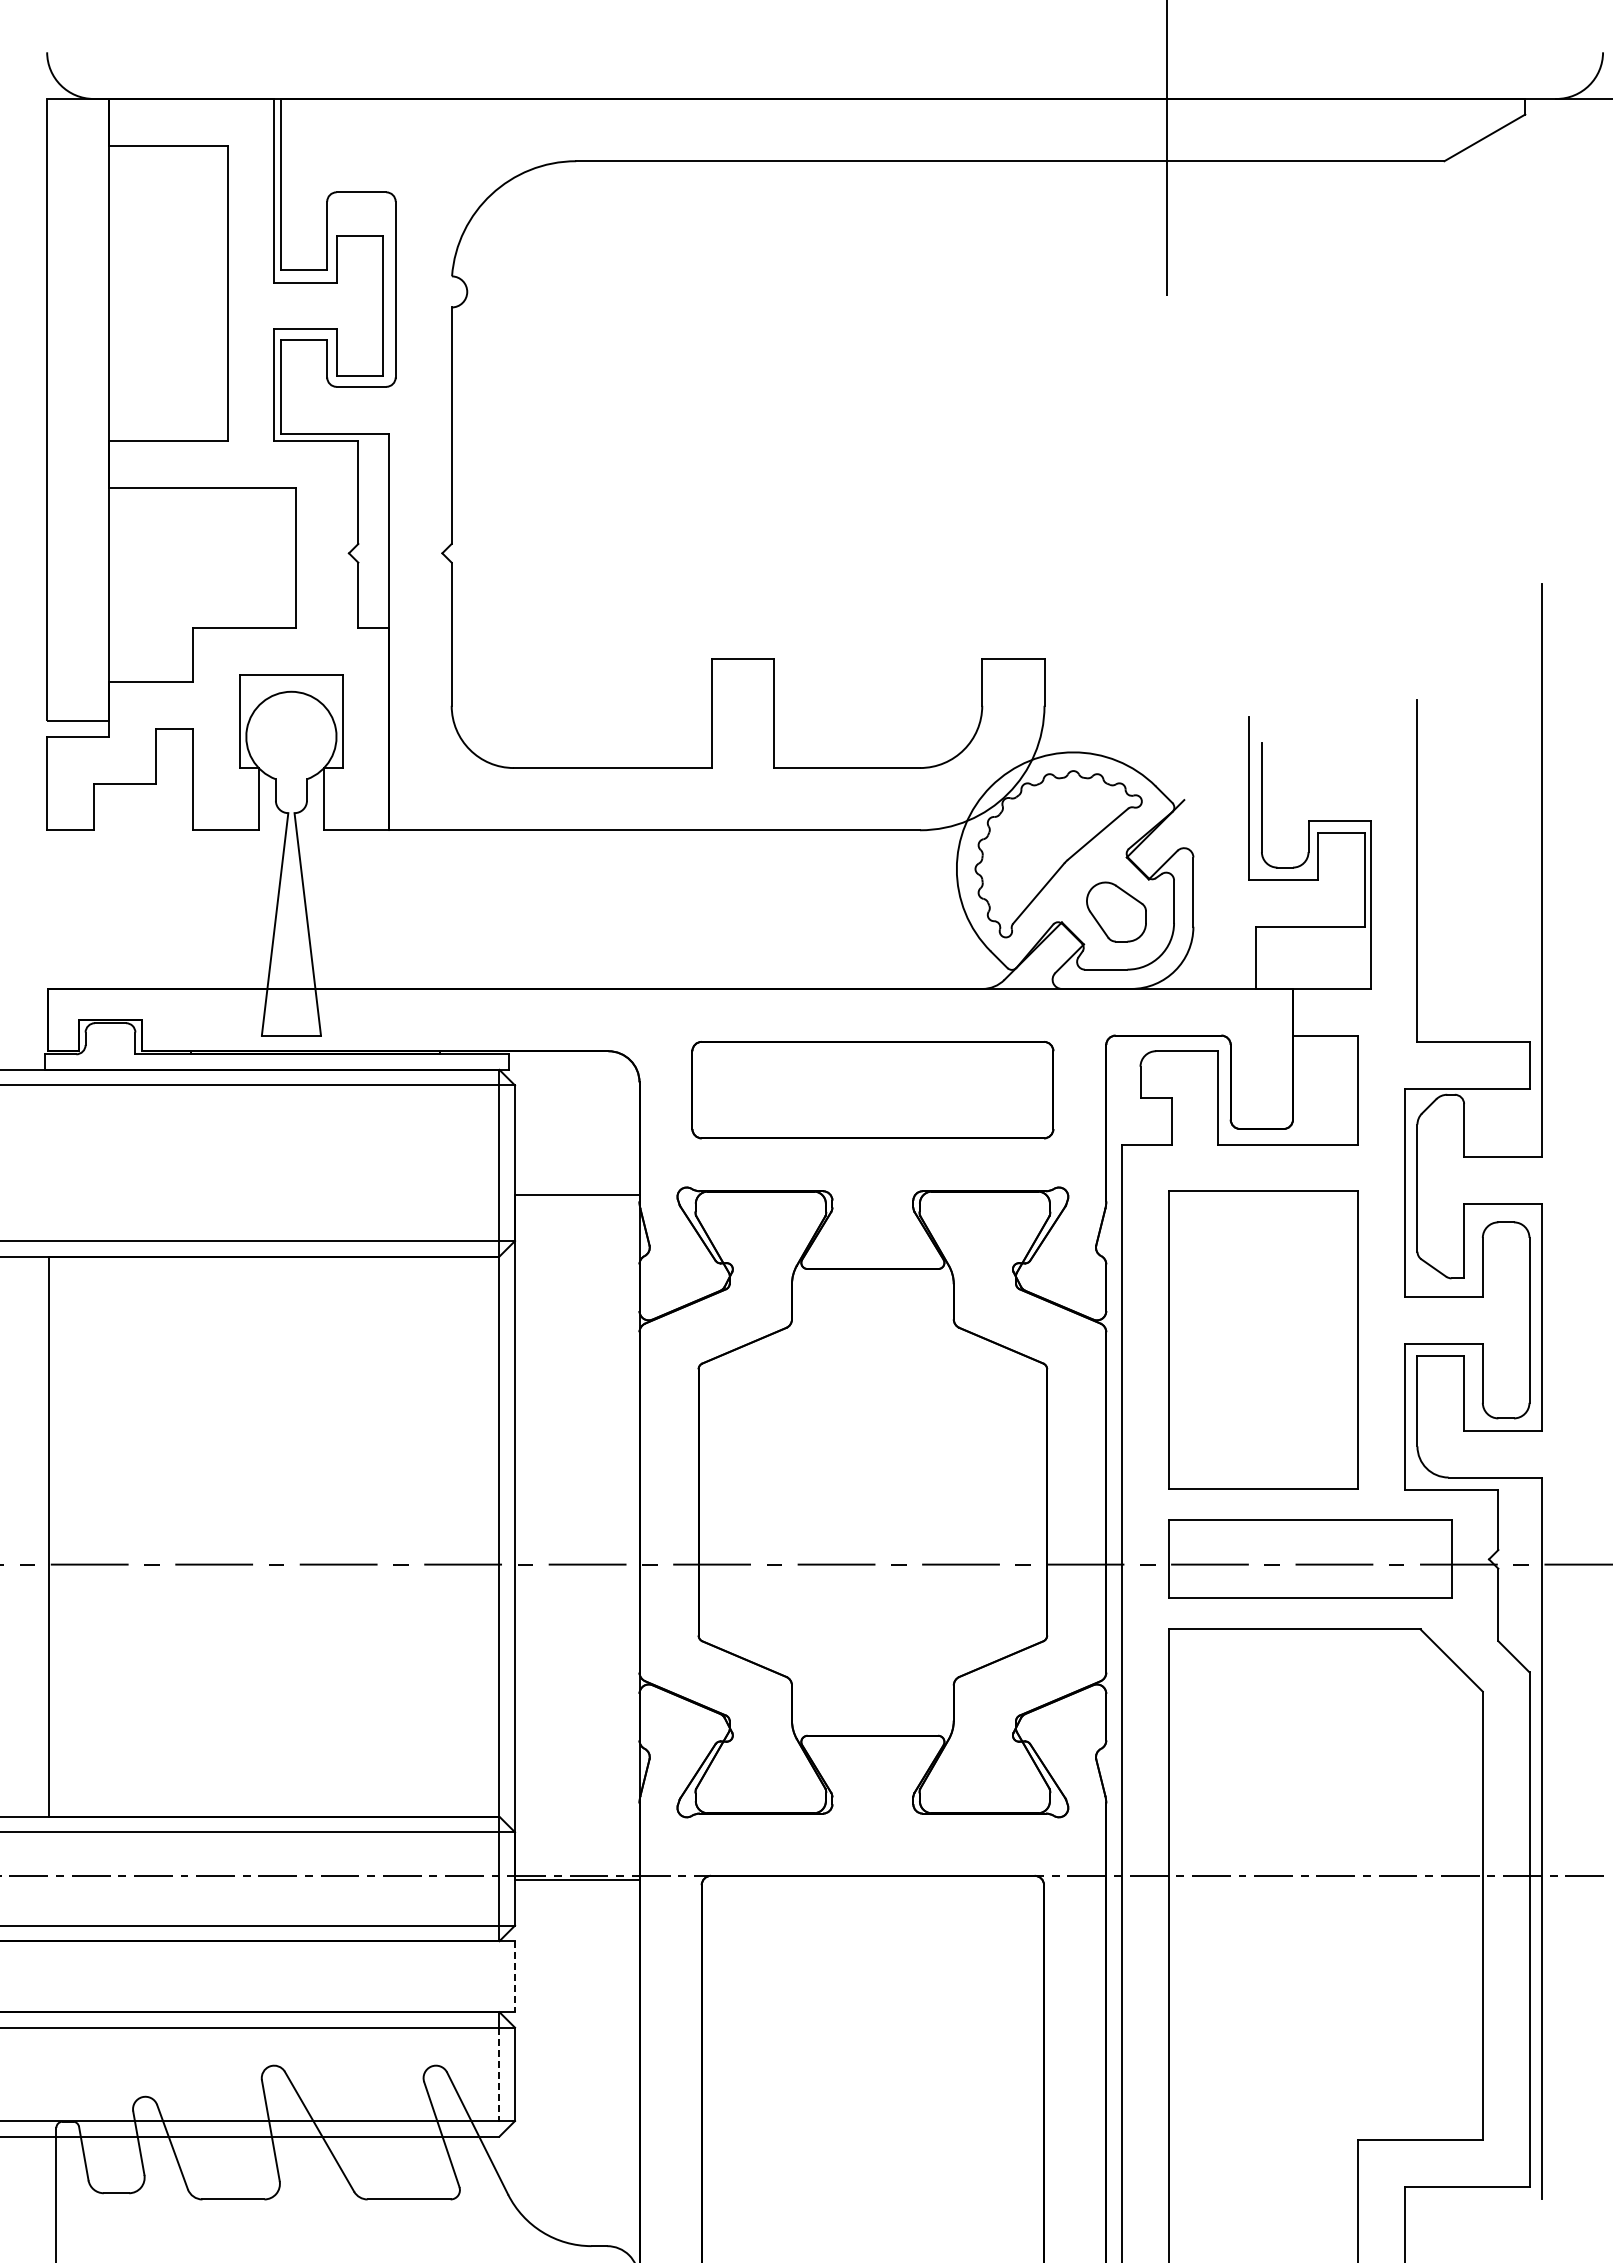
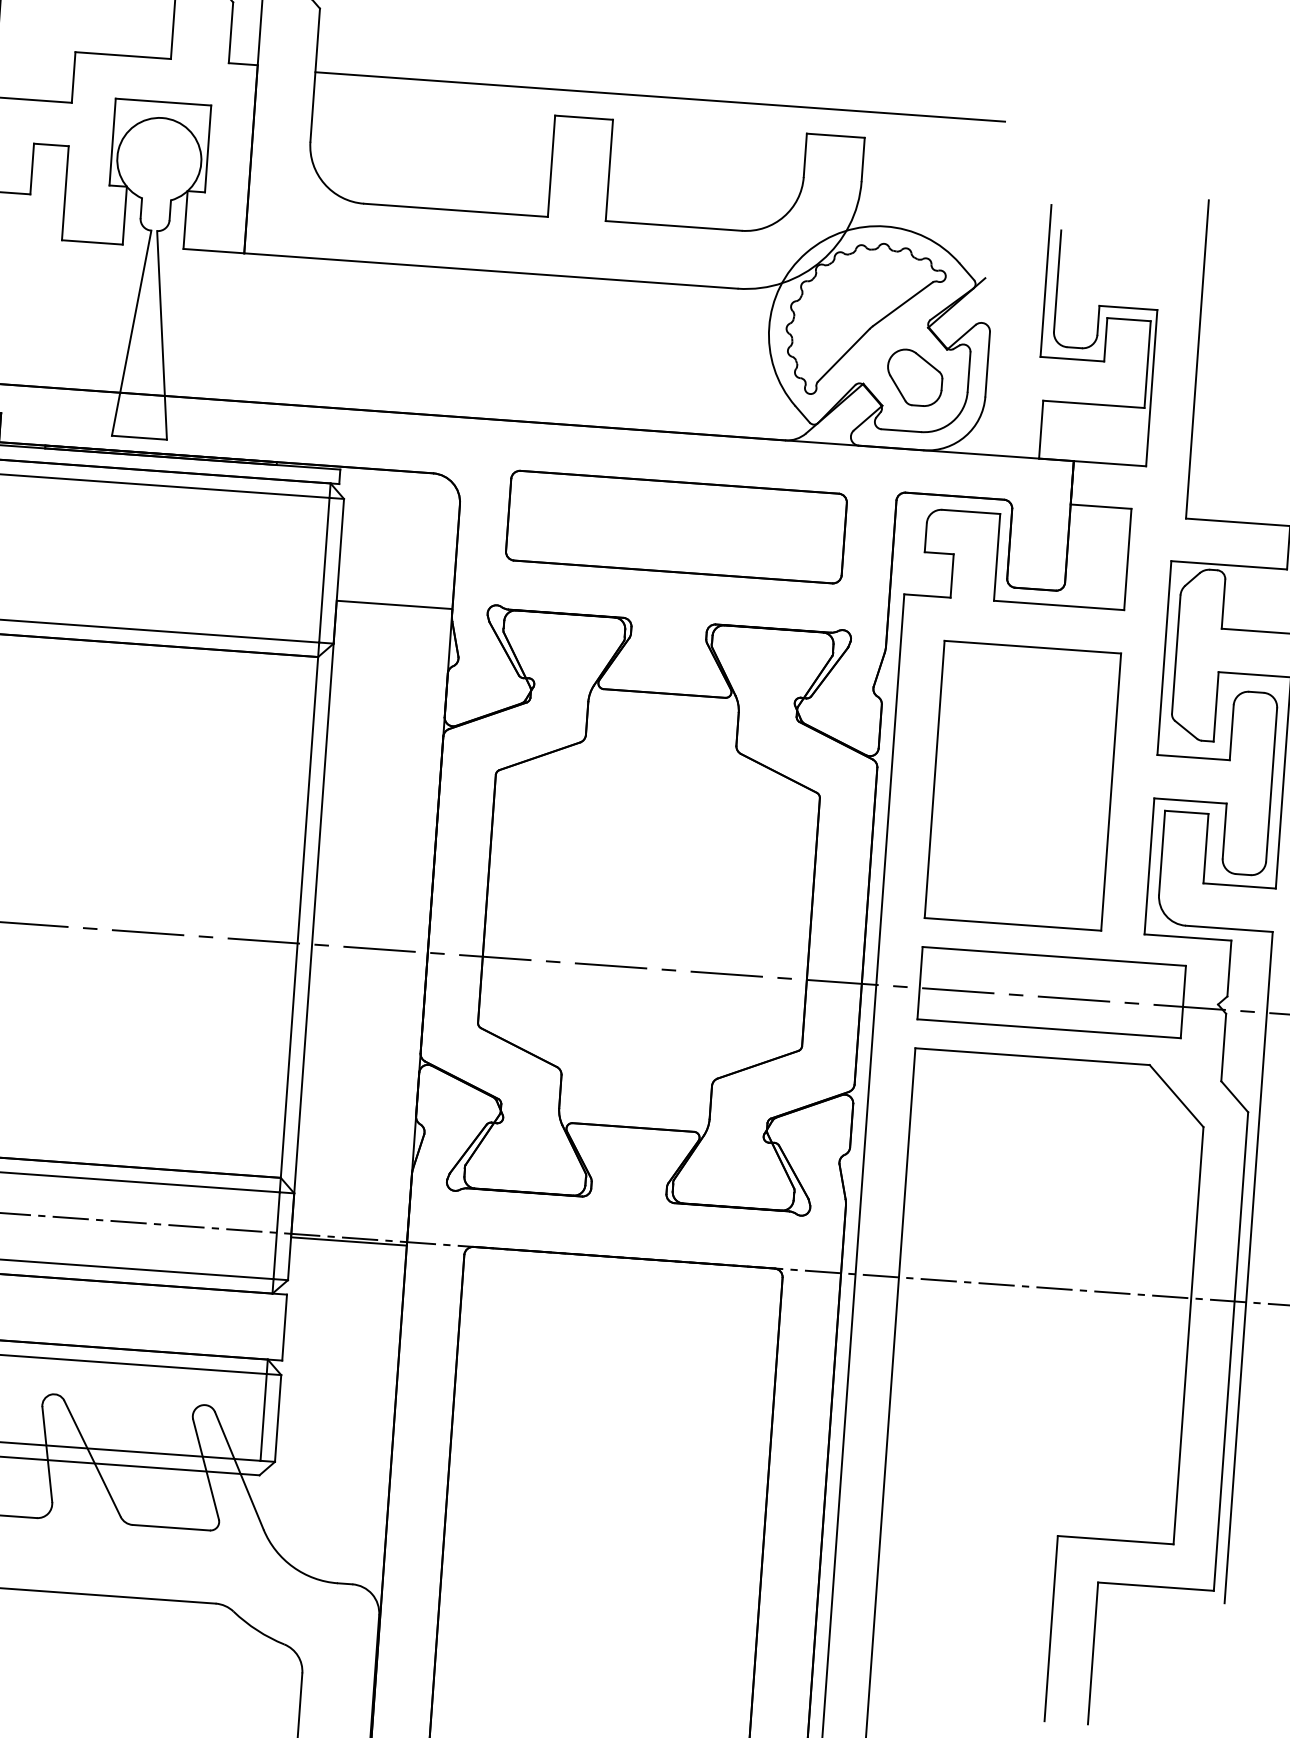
line: (822, 631) -> (660, 97), added
line: (515, 1977) -> (285, 1328), dashed -> solid
line: (499, 2074) -> (263, 1417), dashed -> solid

